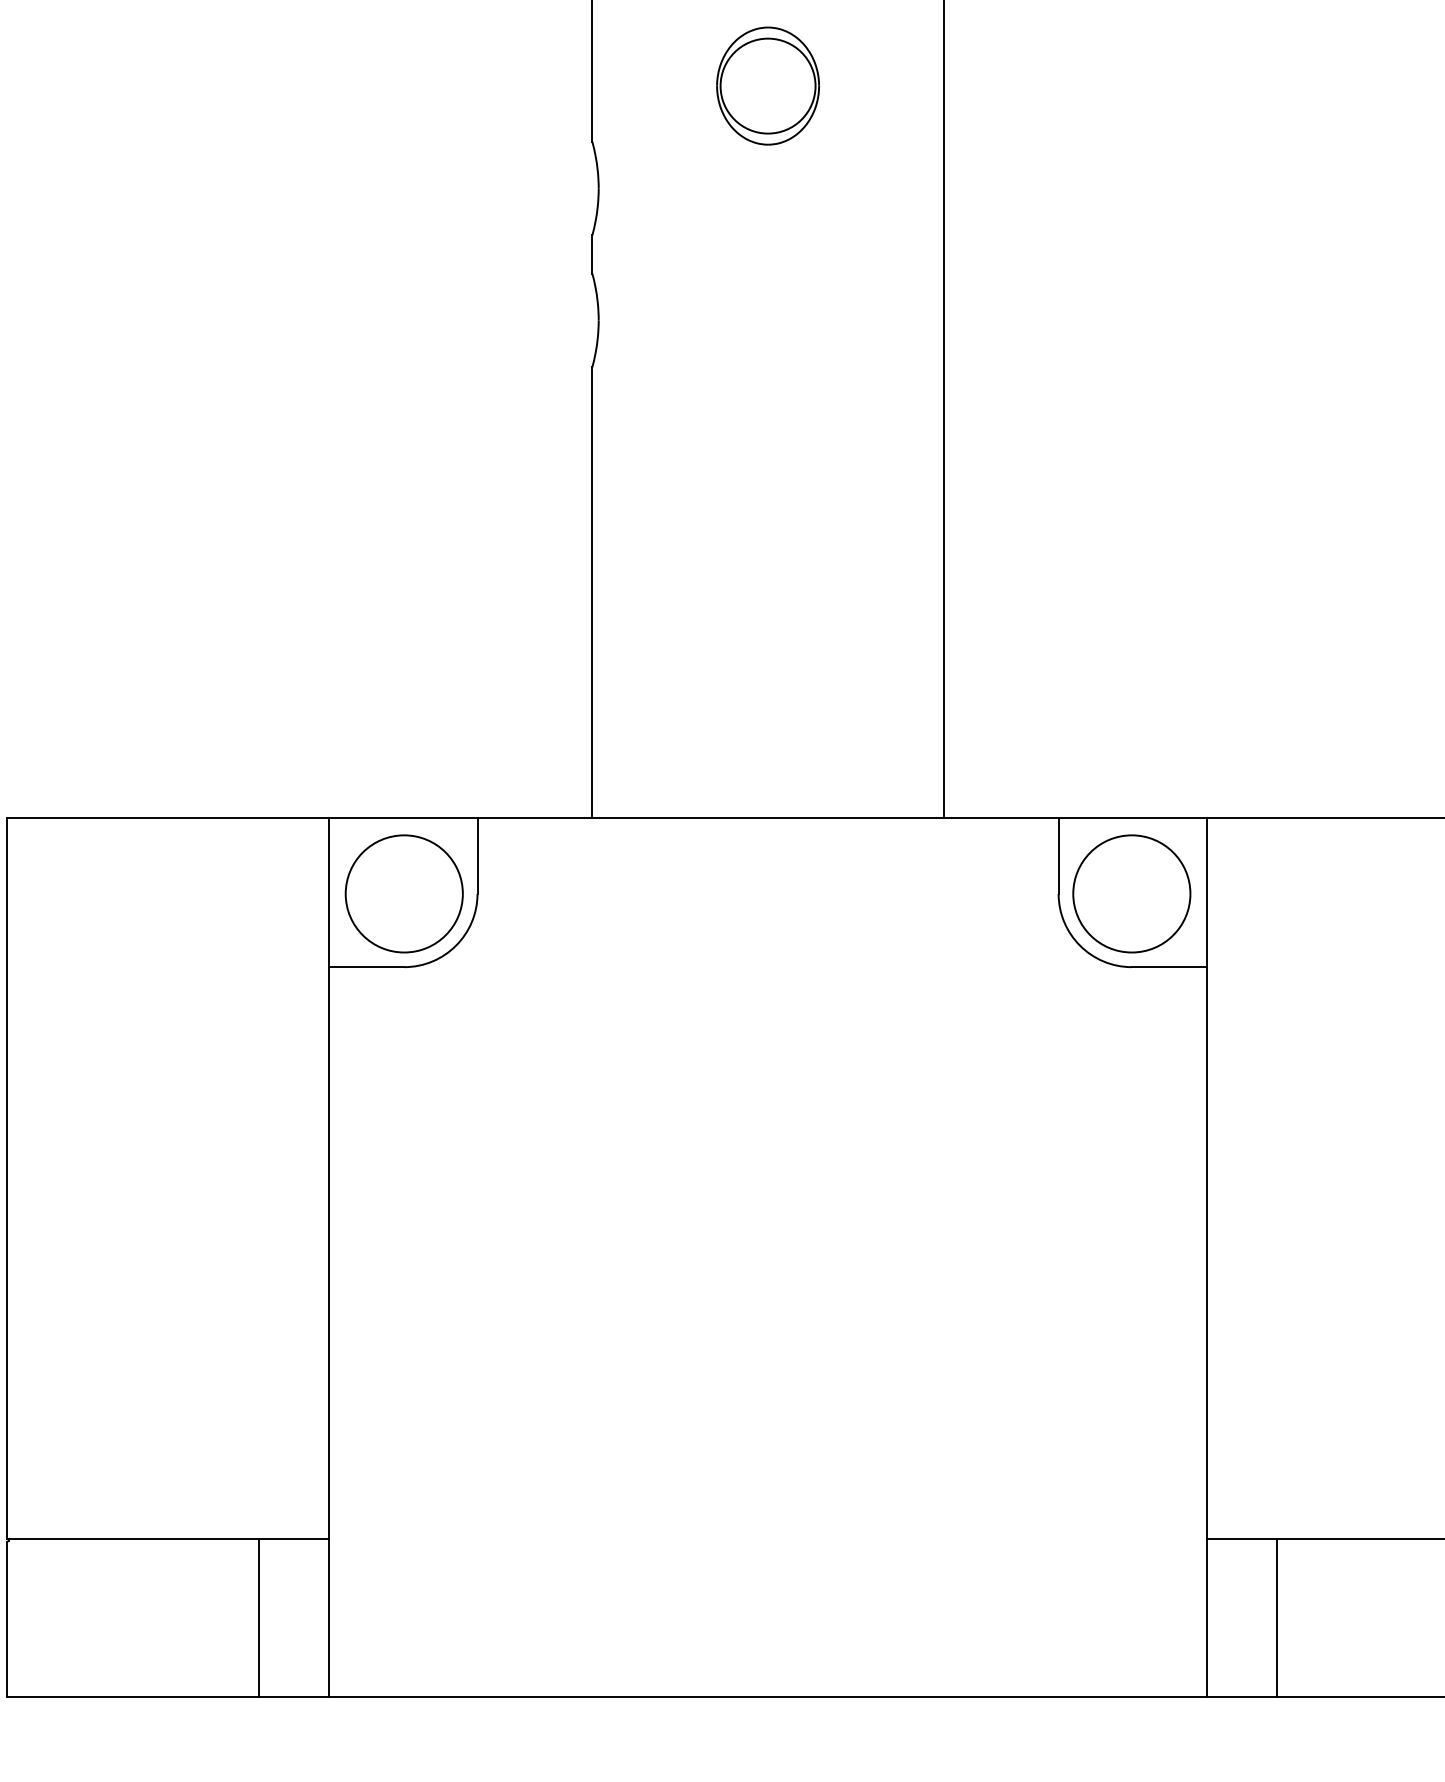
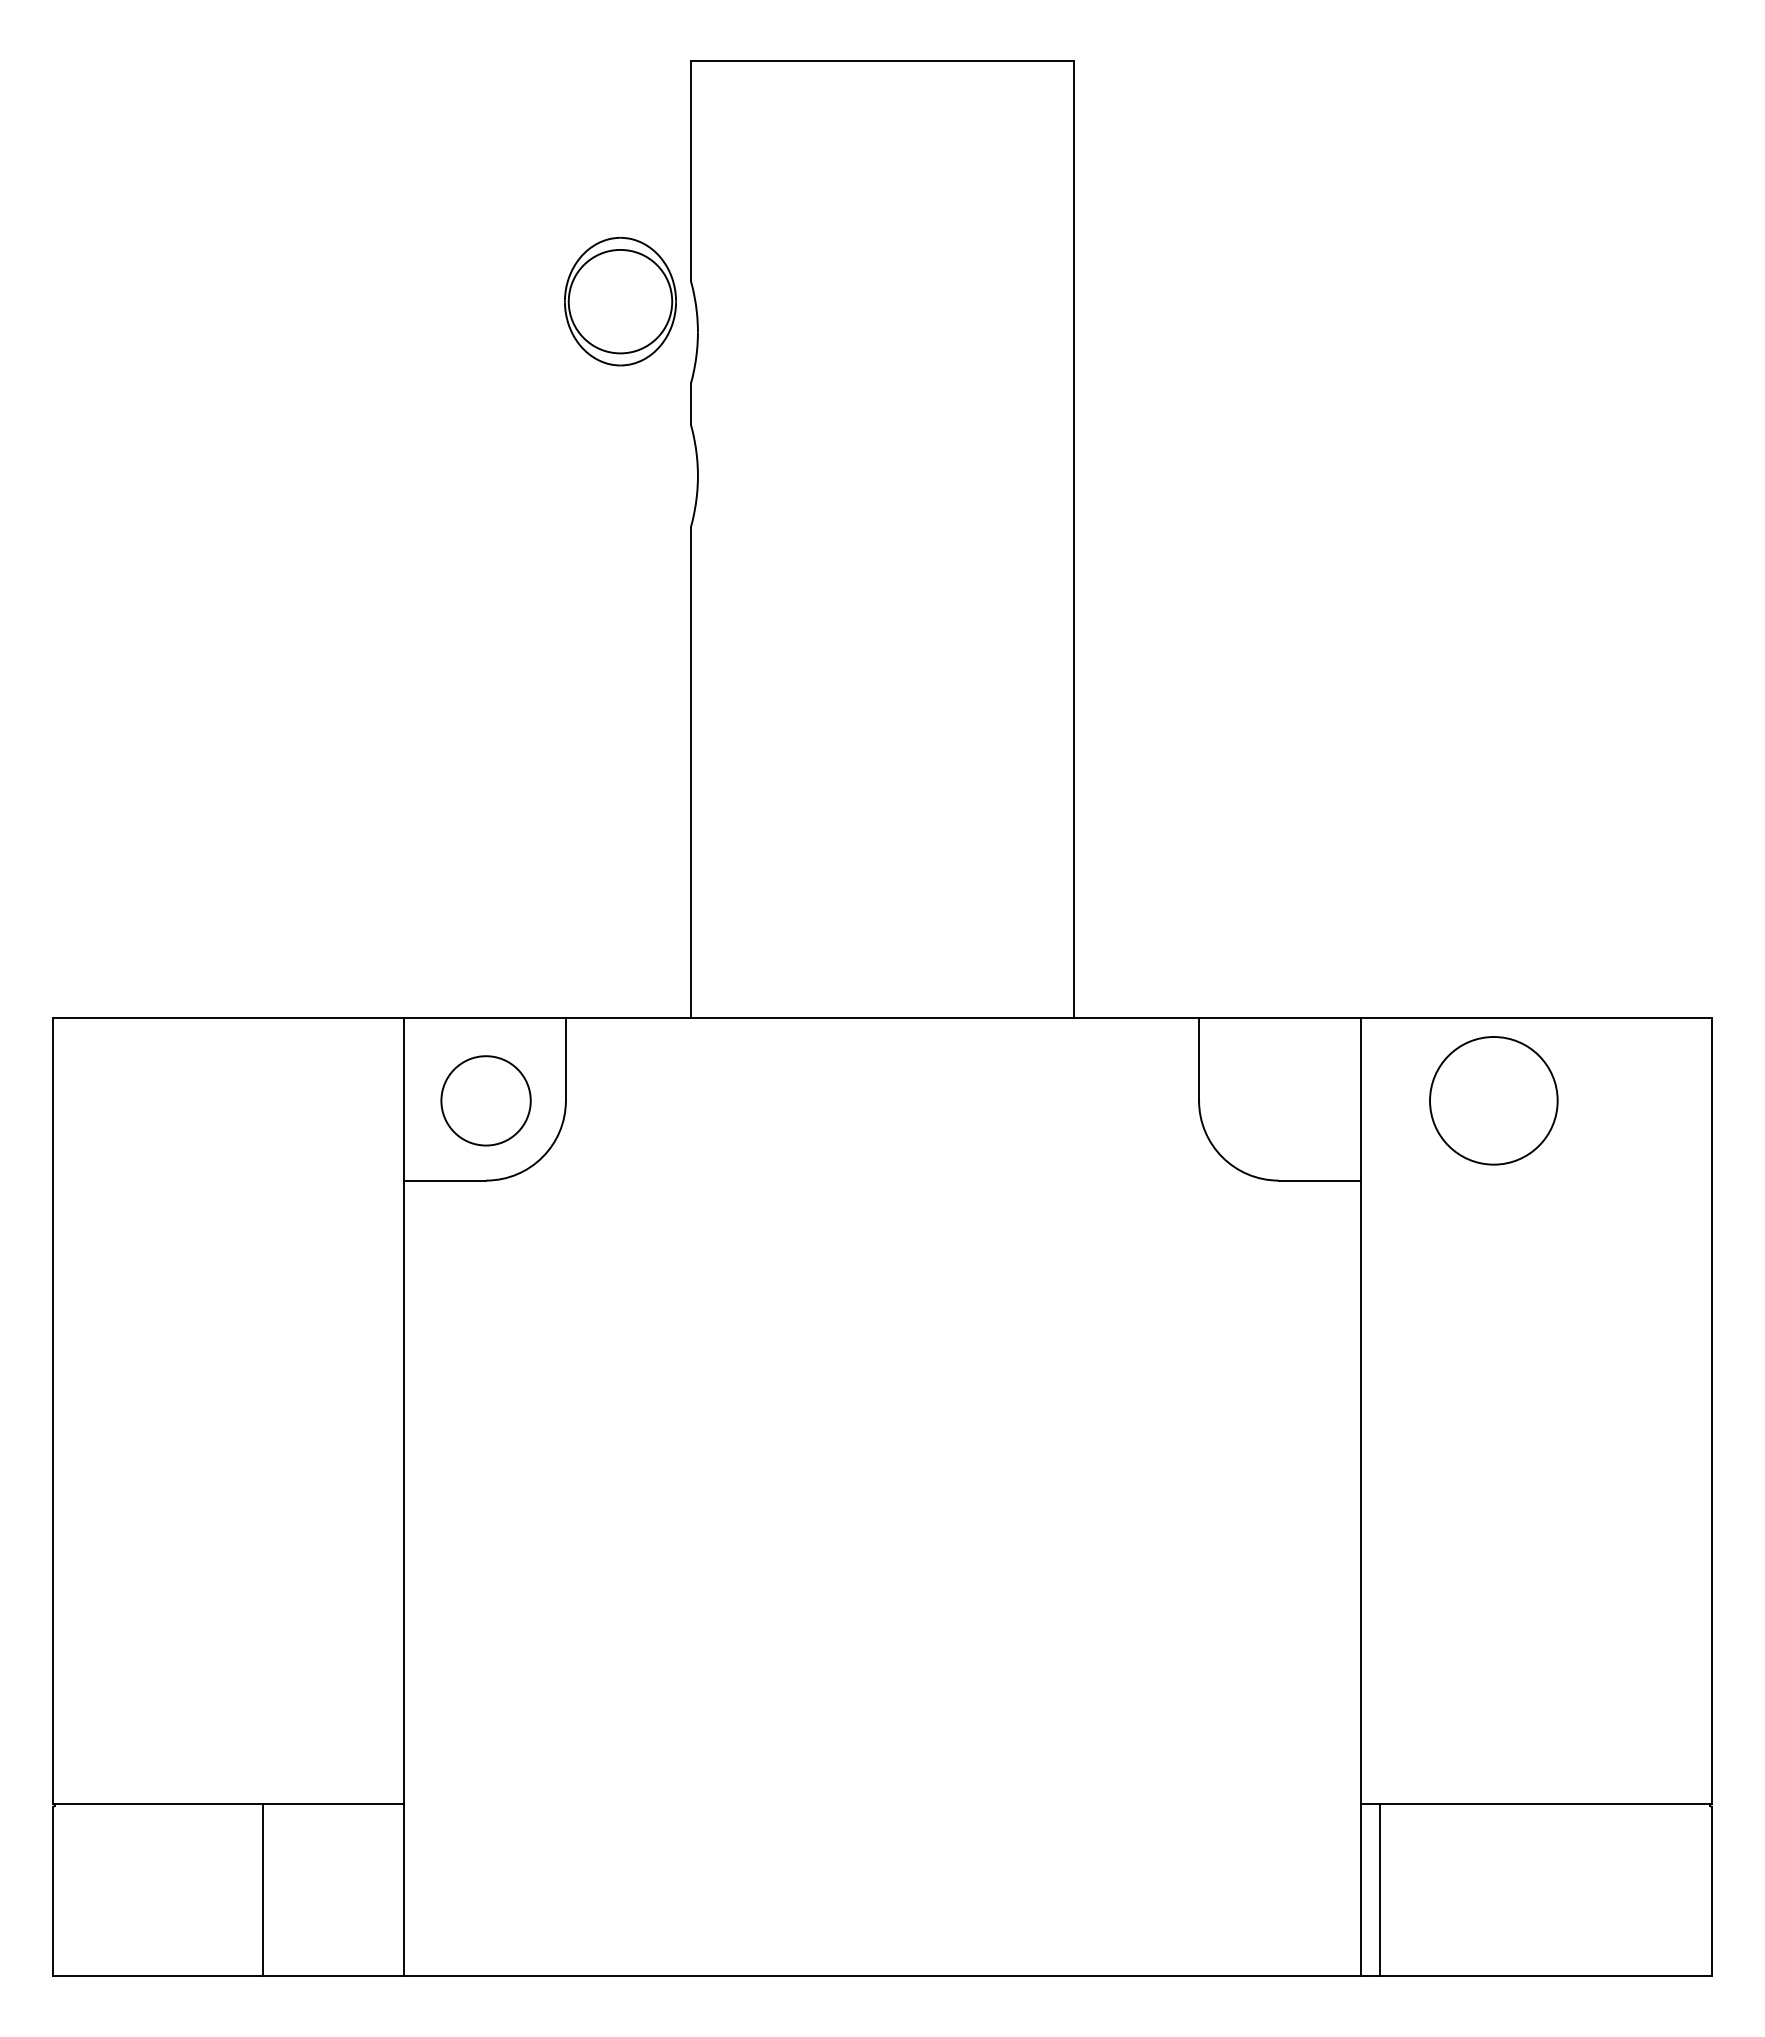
part: (768, 85) -> (620, 301), moved
circle: (403, 893) -> (485, 1100), size x0.7
circle: (1131, 893) -> (1493, 1100), moved
line: (258, 1617) -> (262, 1889), moved
line: (1277, 1617) -> (1380, 1889), moved

